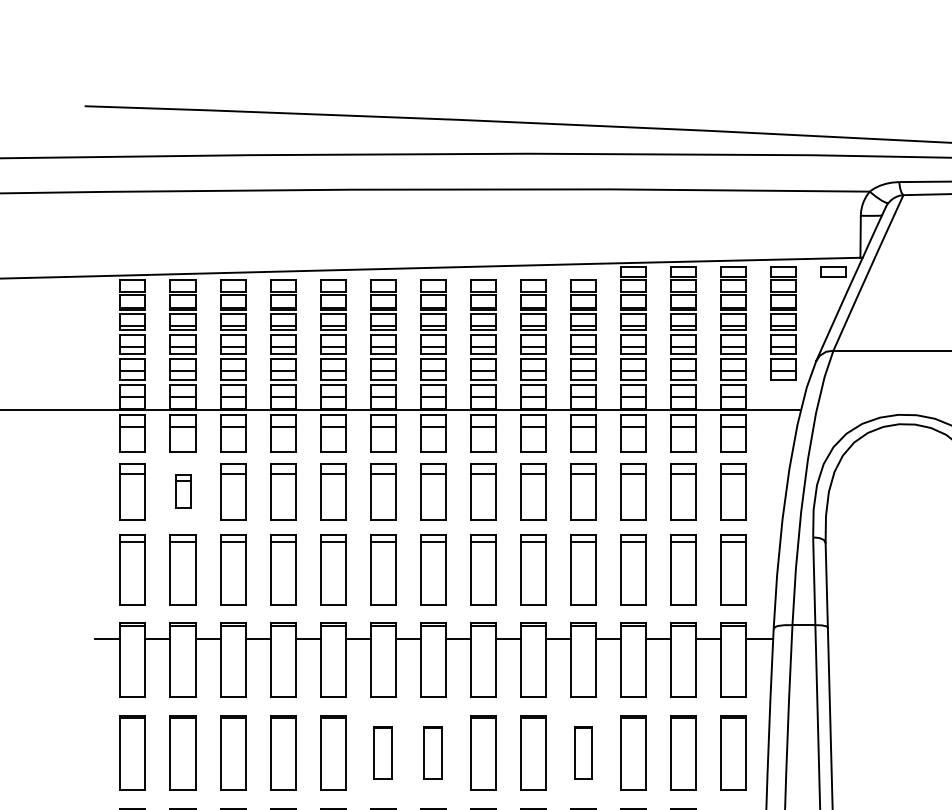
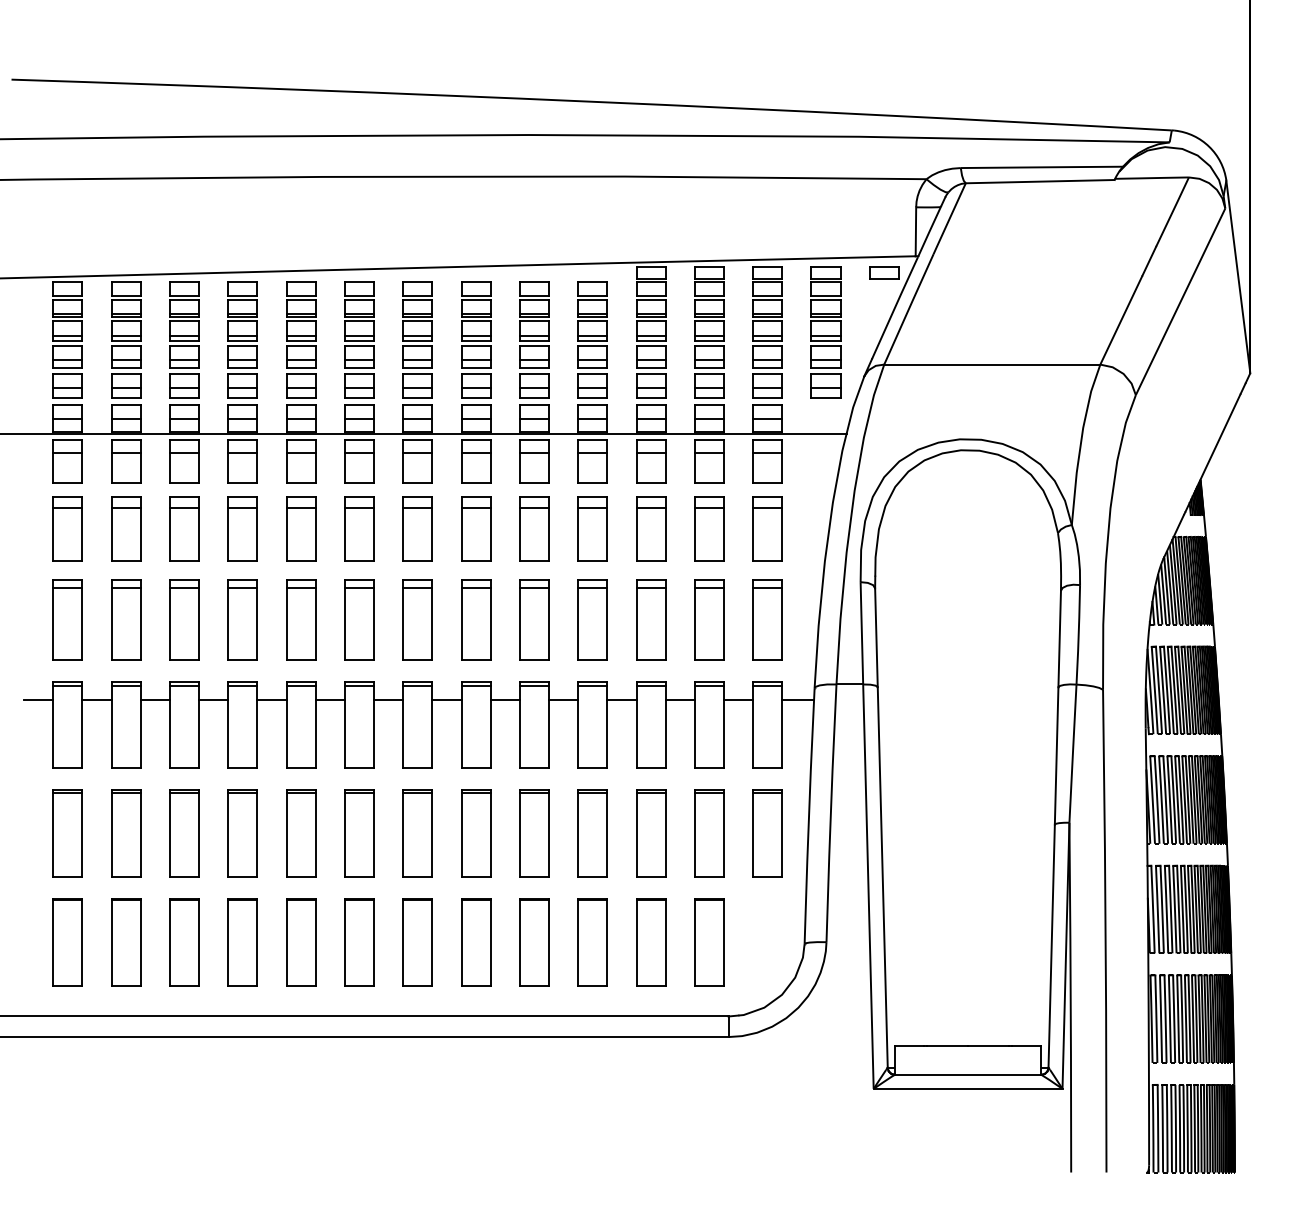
part: (183, 491) -> (126, 528), size x1.67
part: (383, 753) -> (359, 833), size x1.43
part: (432, 753) -> (417, 833), size x1.43
part: (583, 753) -> (592, 833), size x1.43

